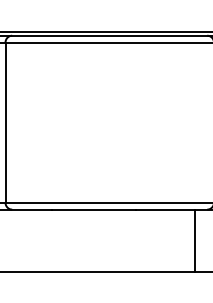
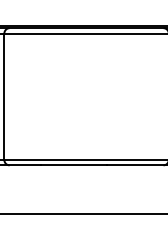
line: (194, 240) -> (153, 189), removed

